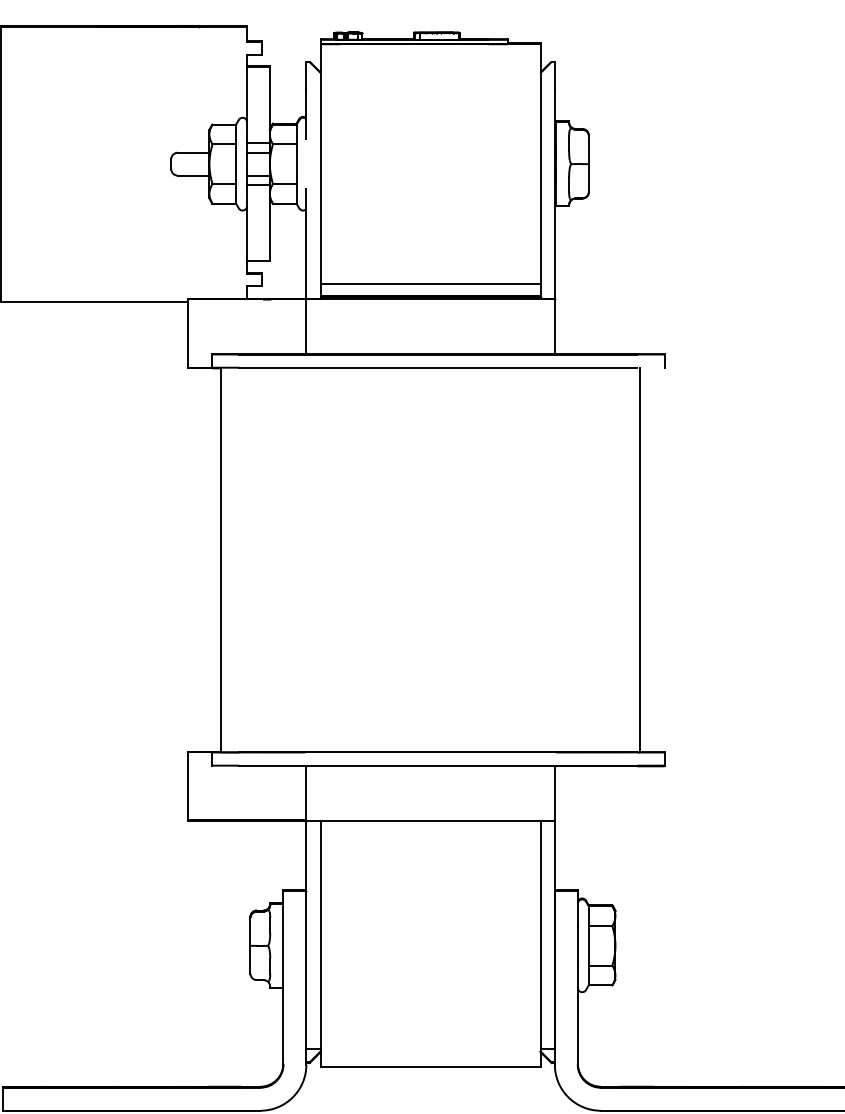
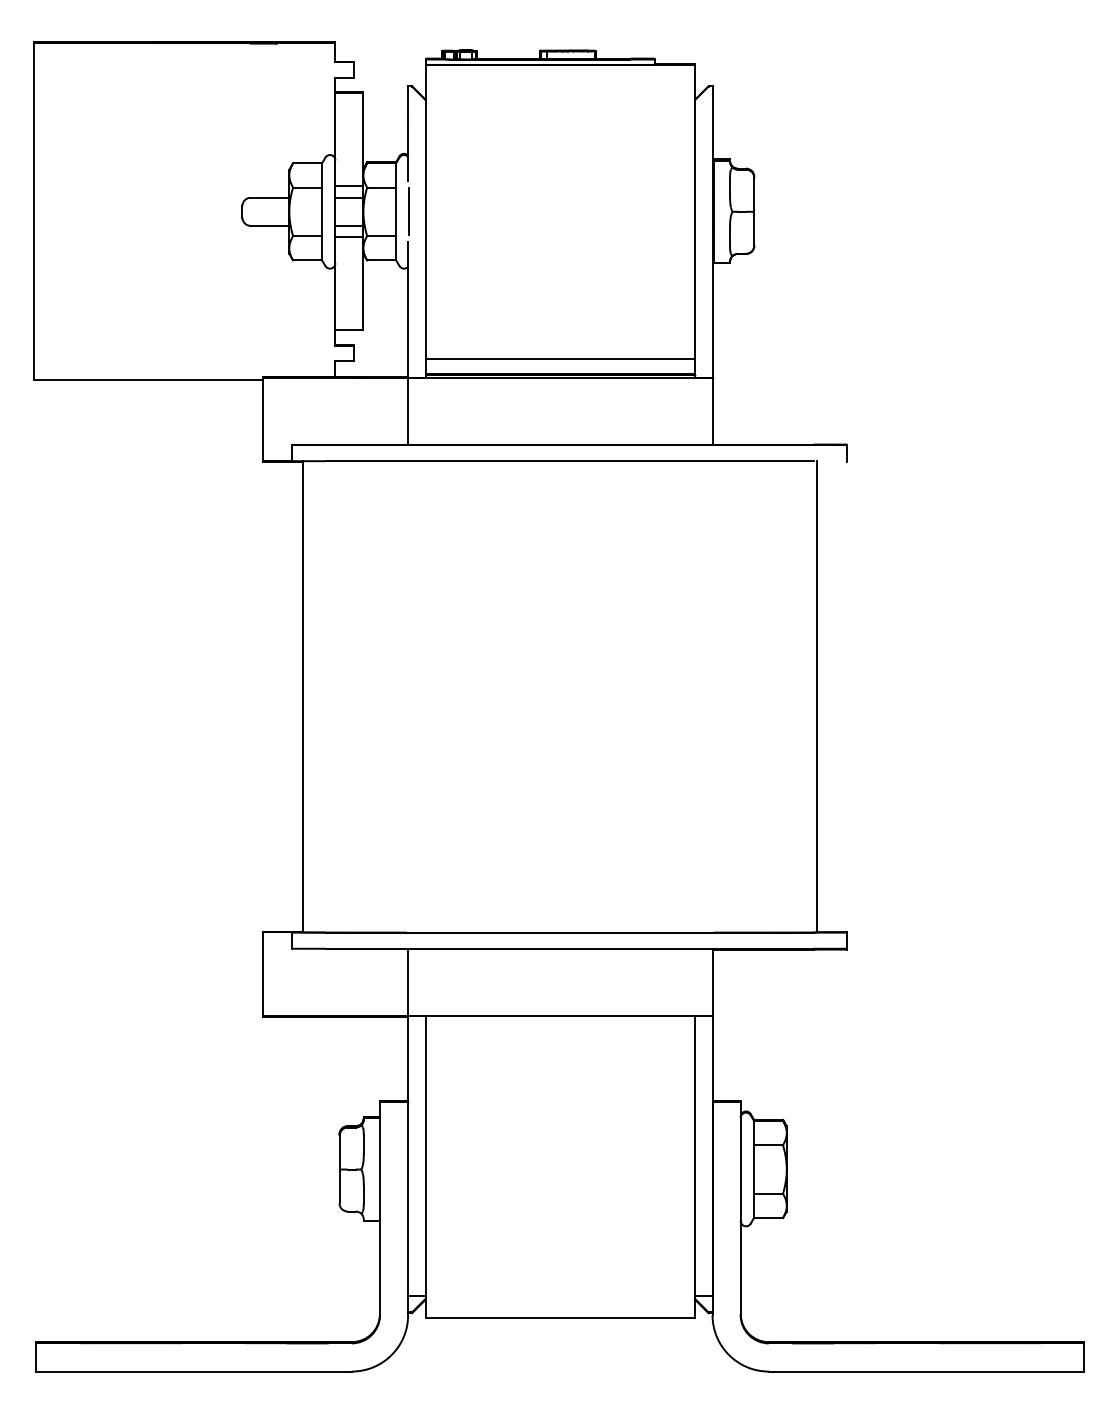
line: (307, 163) -> (409, 211), added

